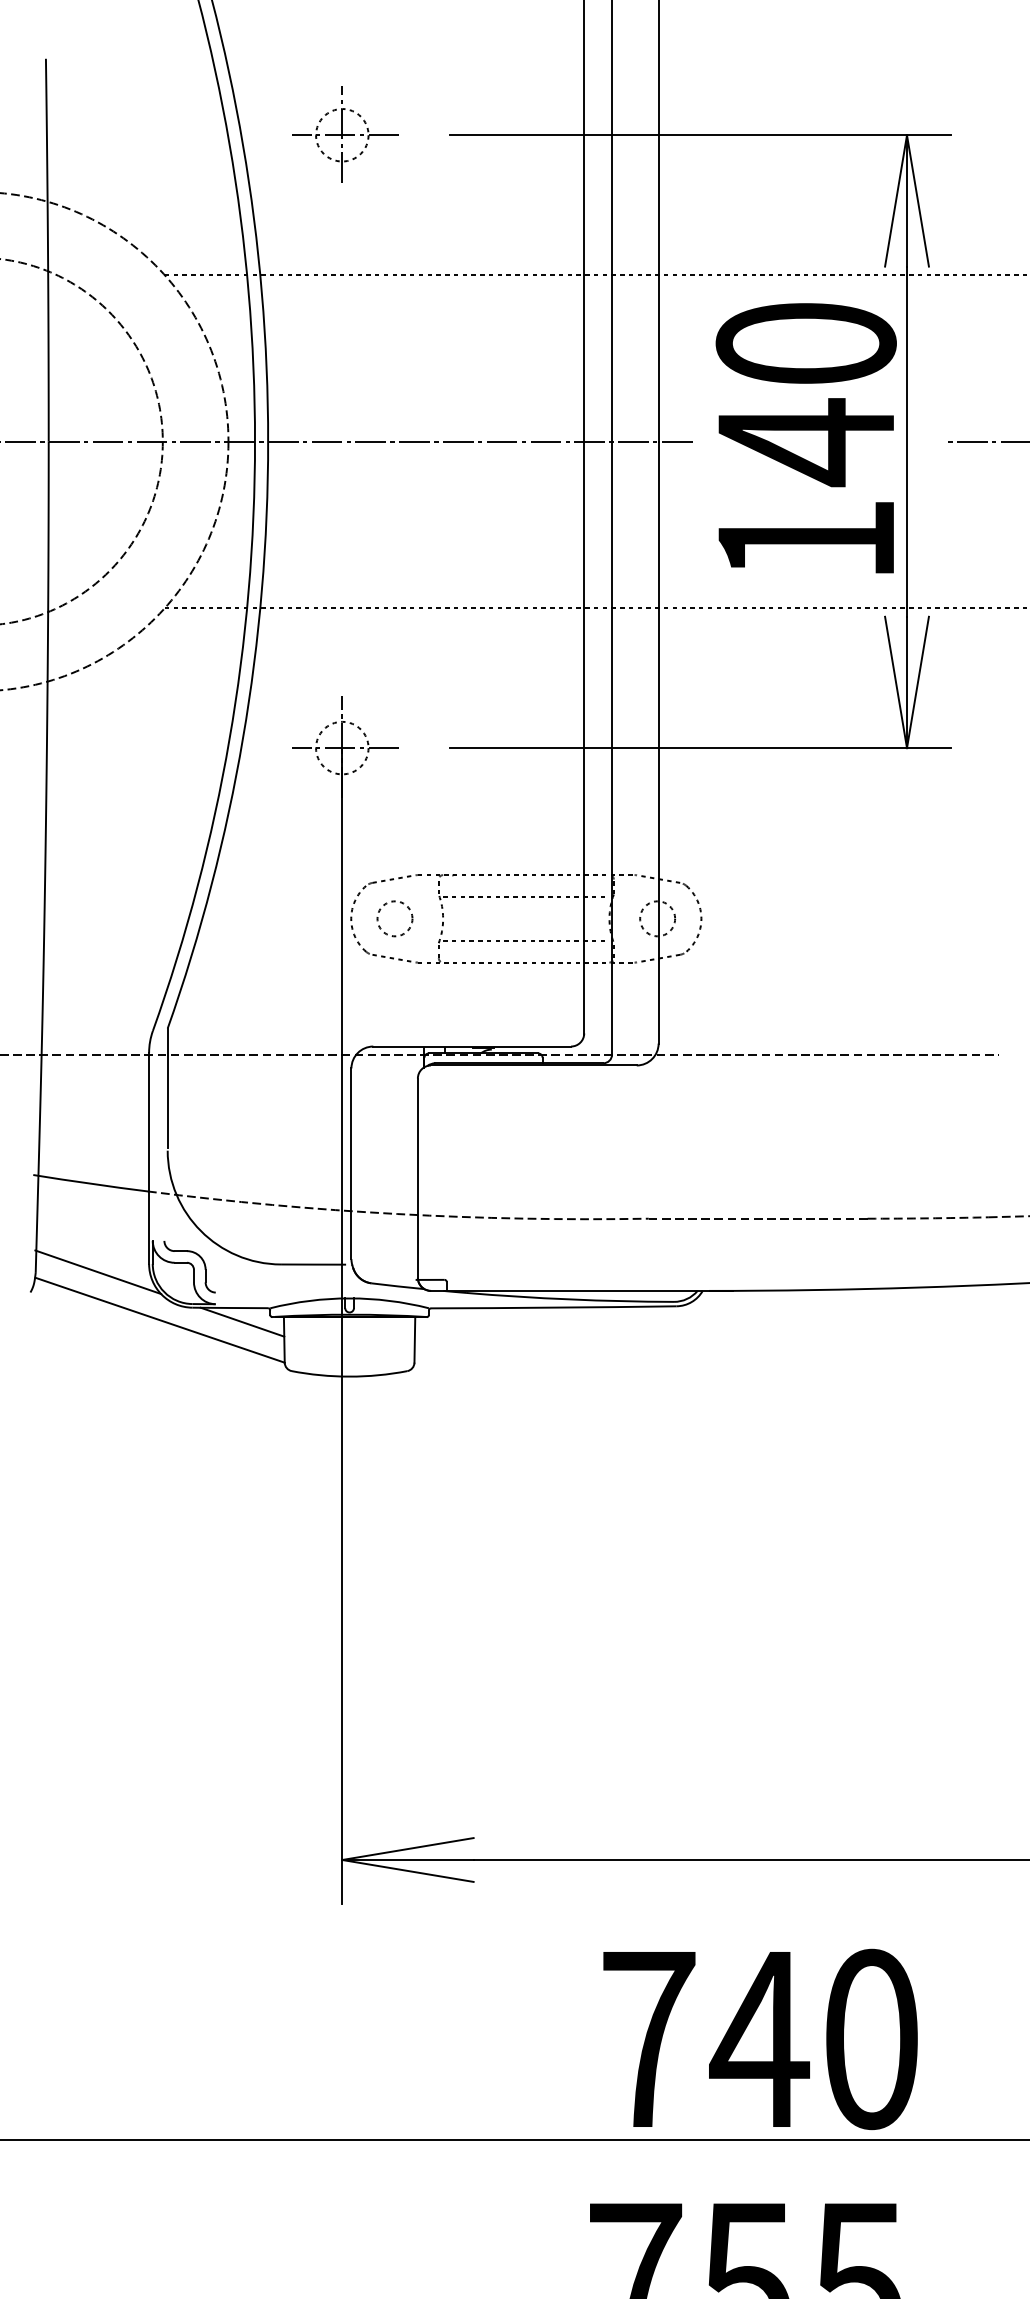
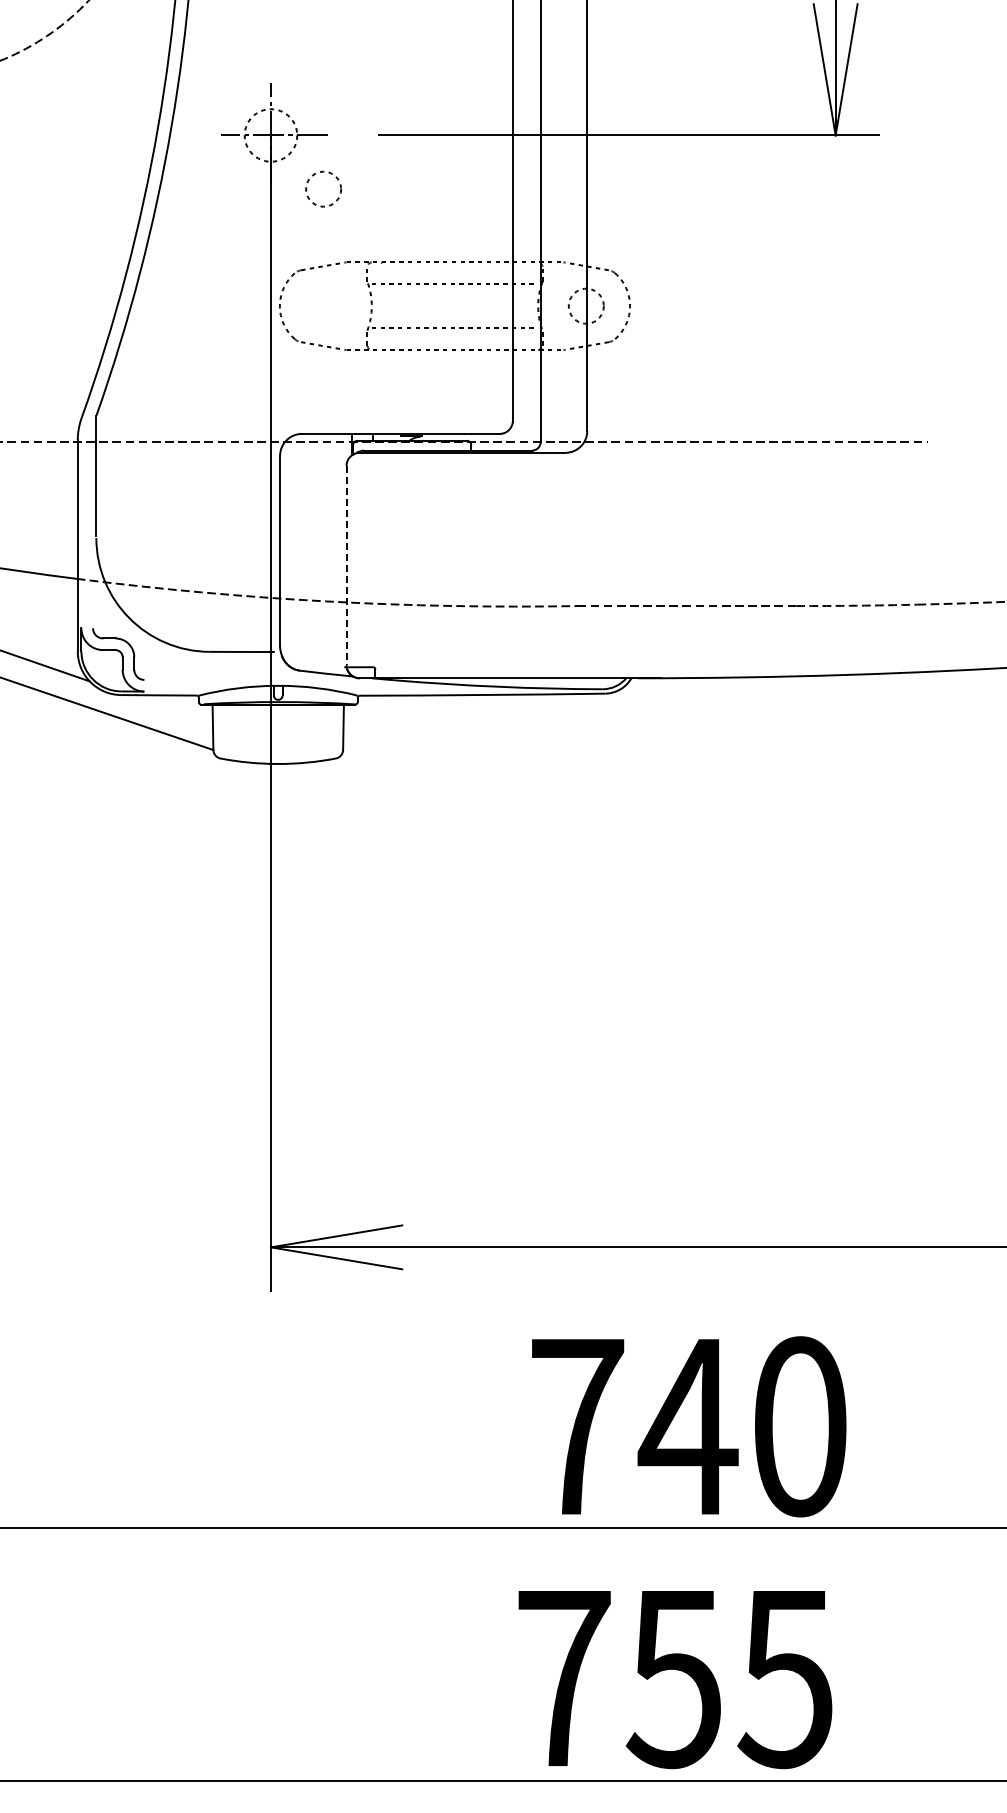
circle: (394, 918) -> (323, 188), moved
line: (417, 1178) -> (346, 565), solid -> dashed
line: (242, 1321) -> (171, 708), removed

